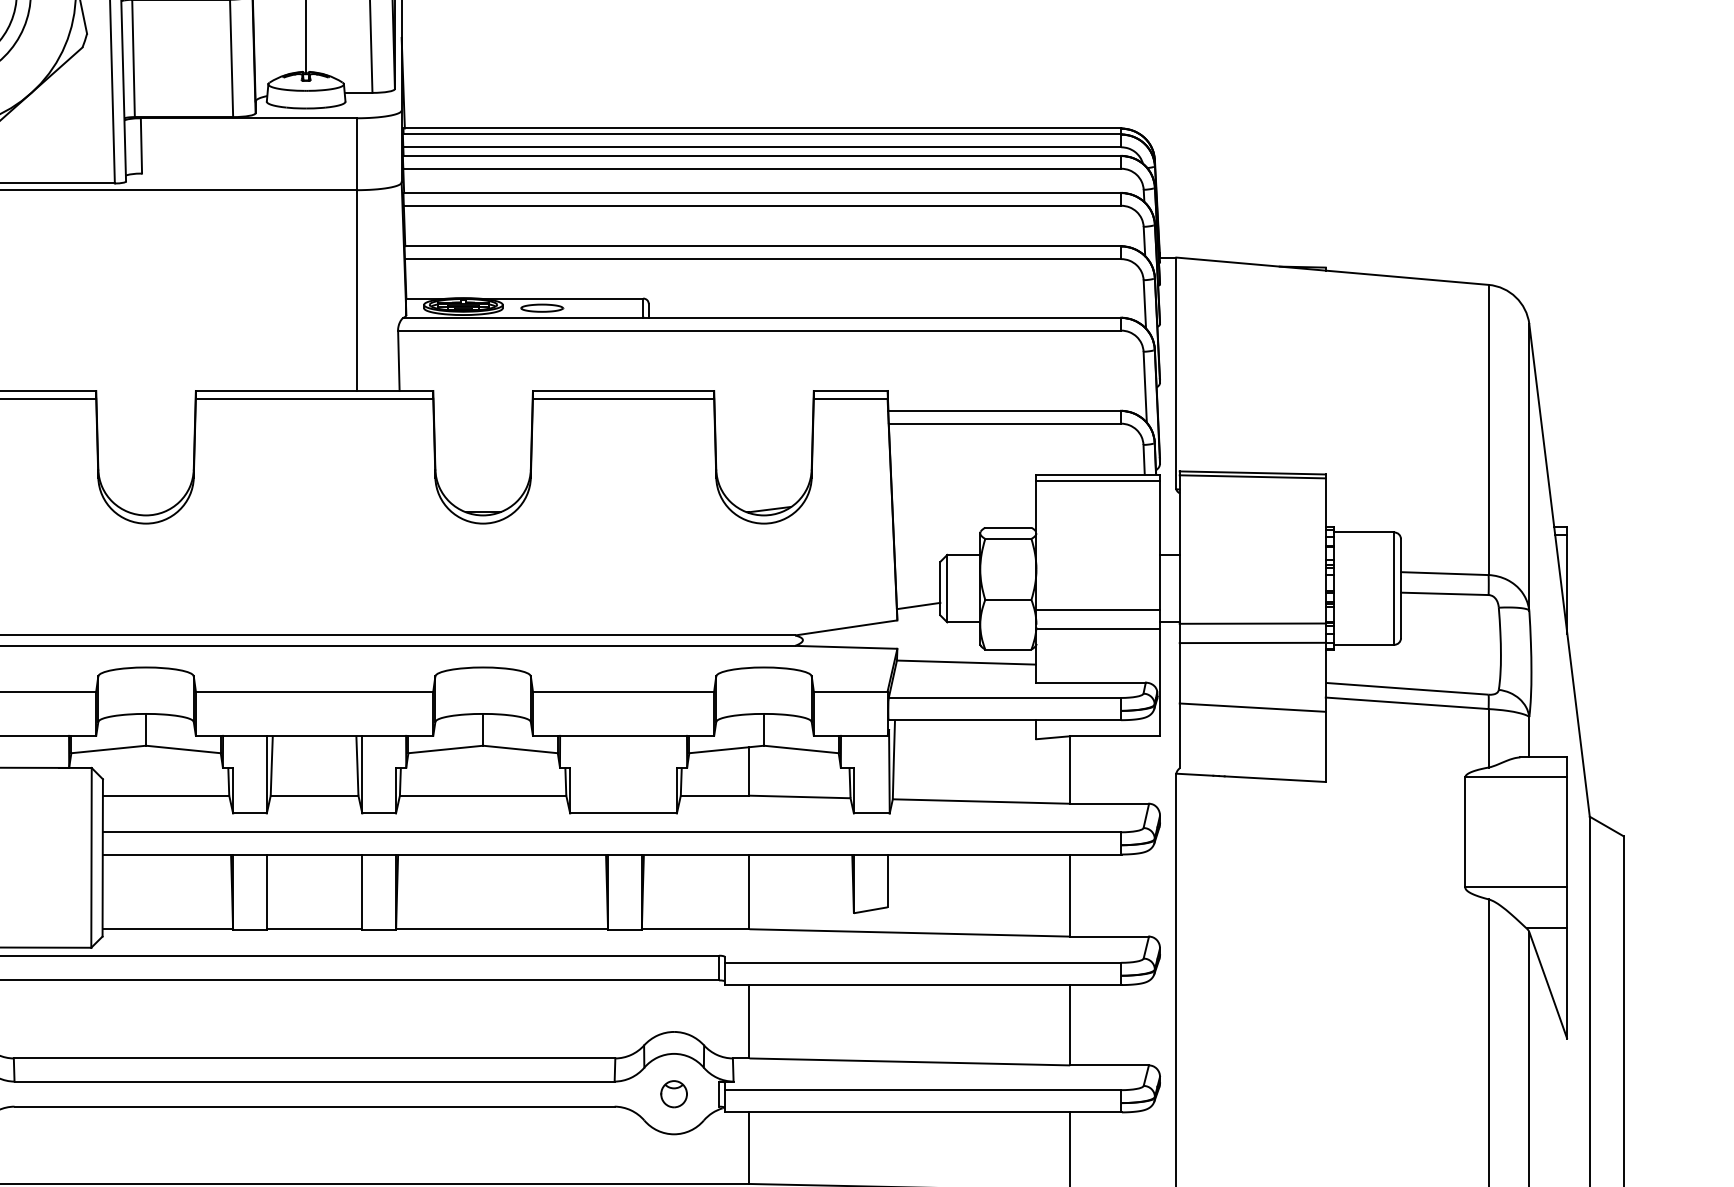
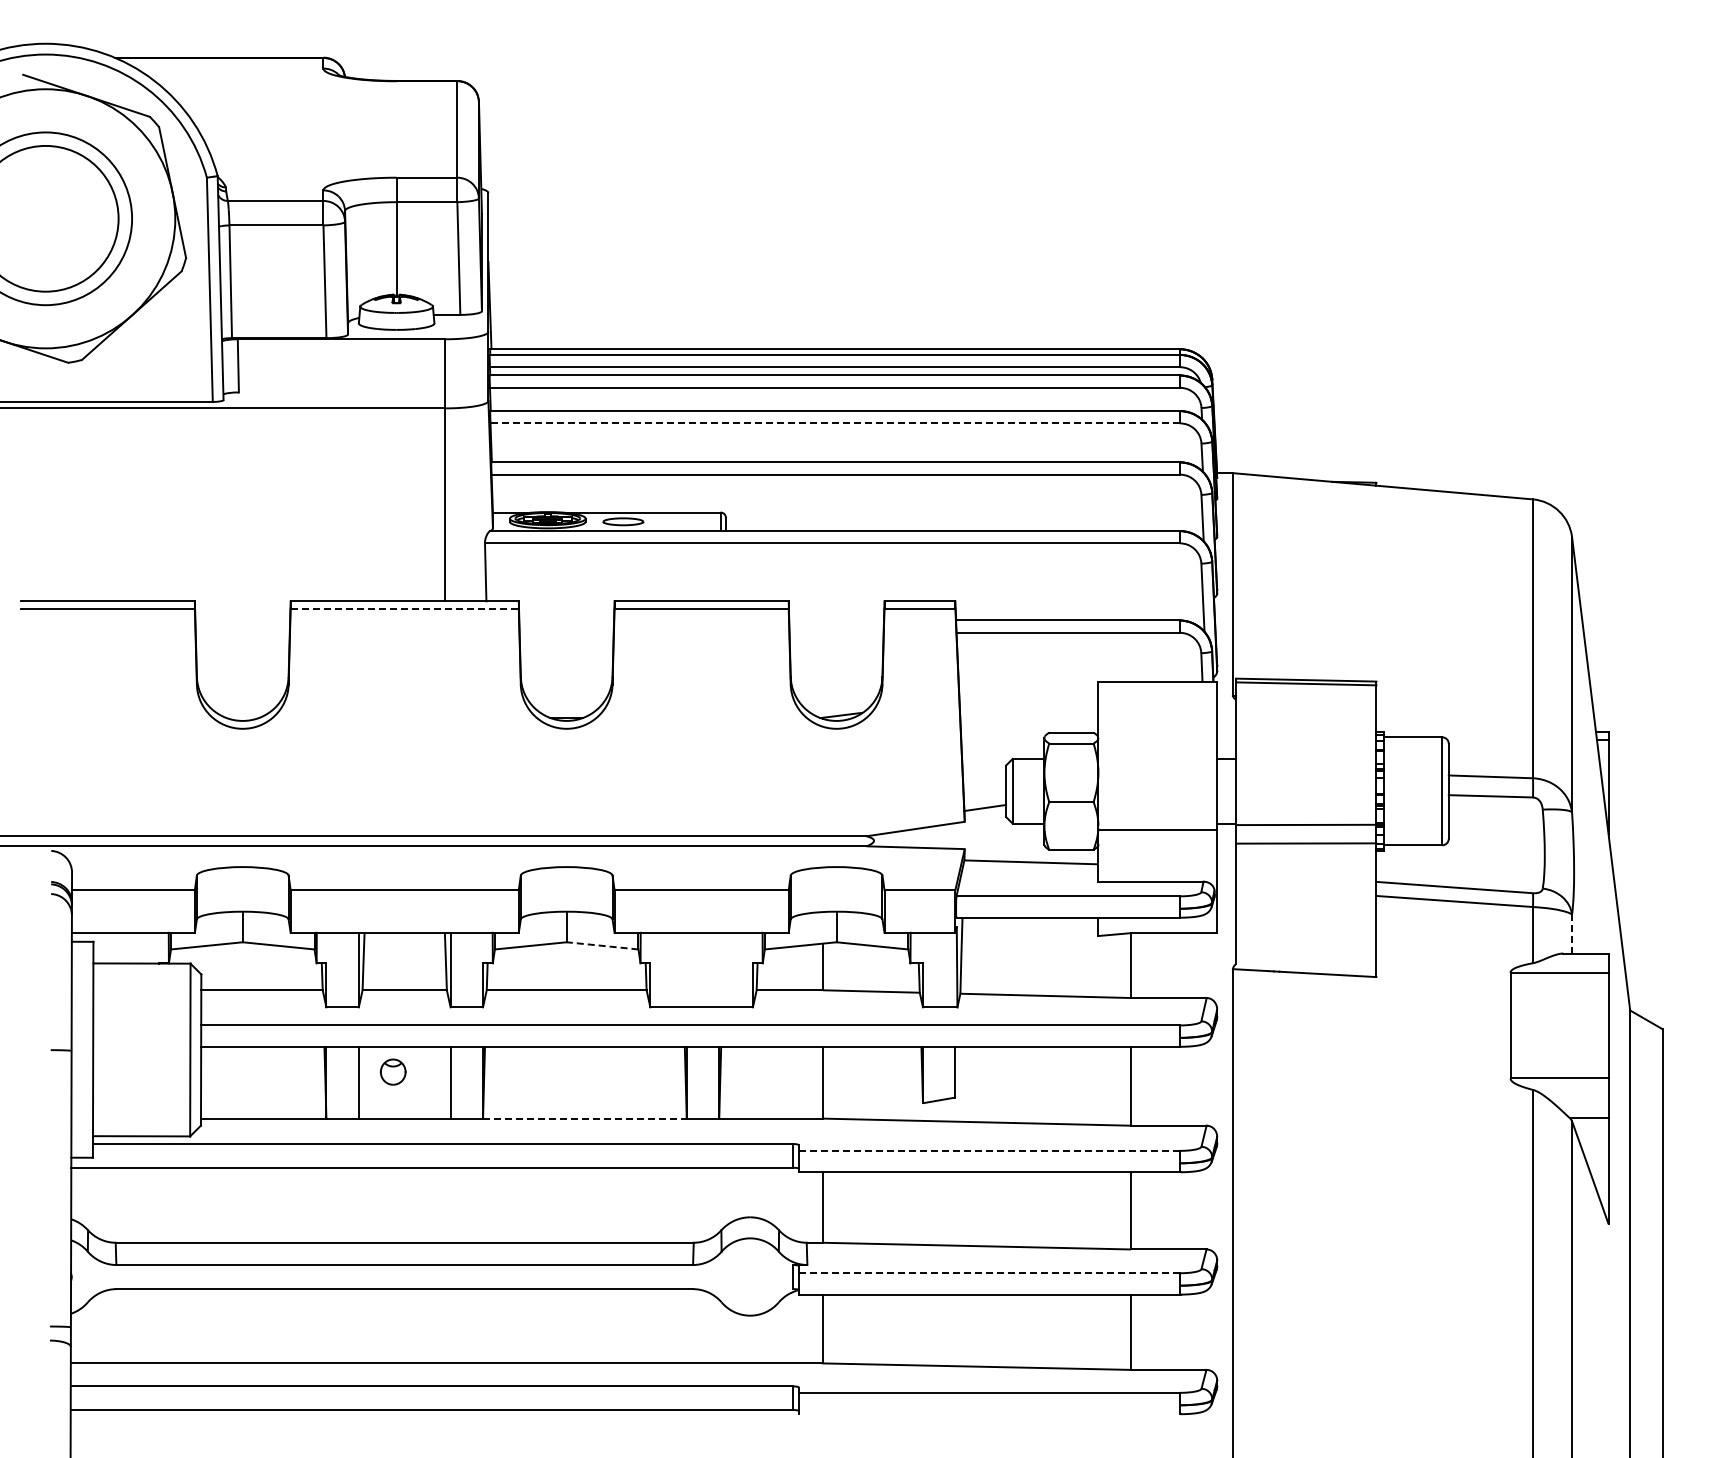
line: (762, 205) -> (835, 423), solid -> dashed
line: (315, 398) -> (405, 608), solid -> dashed
line: (1097, 480) -> (1157, 687), removed
line: (1097, 609) -> (1157, 811), removed
line: (1252, 707) -> (1306, 905), removed
line: (1529, 736) -> (1572, 933), solid -> dashed
line: (520, 749) -> (602, 945), solid -> dashed
line: (501, 929) -> (584, 1118), solid -> dashed
line: (923, 962) -> (989, 1150), solid -> dashed
line: (923, 1090) -> (989, 1273), solid -> dashed
part: (673, 1093) -> (392, 1071), moved

